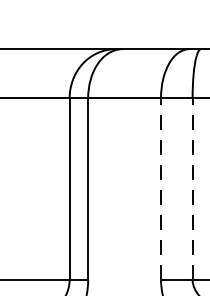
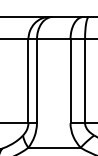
line: (160, 189) -> (70, 81), dashed -> solid
line: (193, 189) -> (85, 81), dashed -> solid

